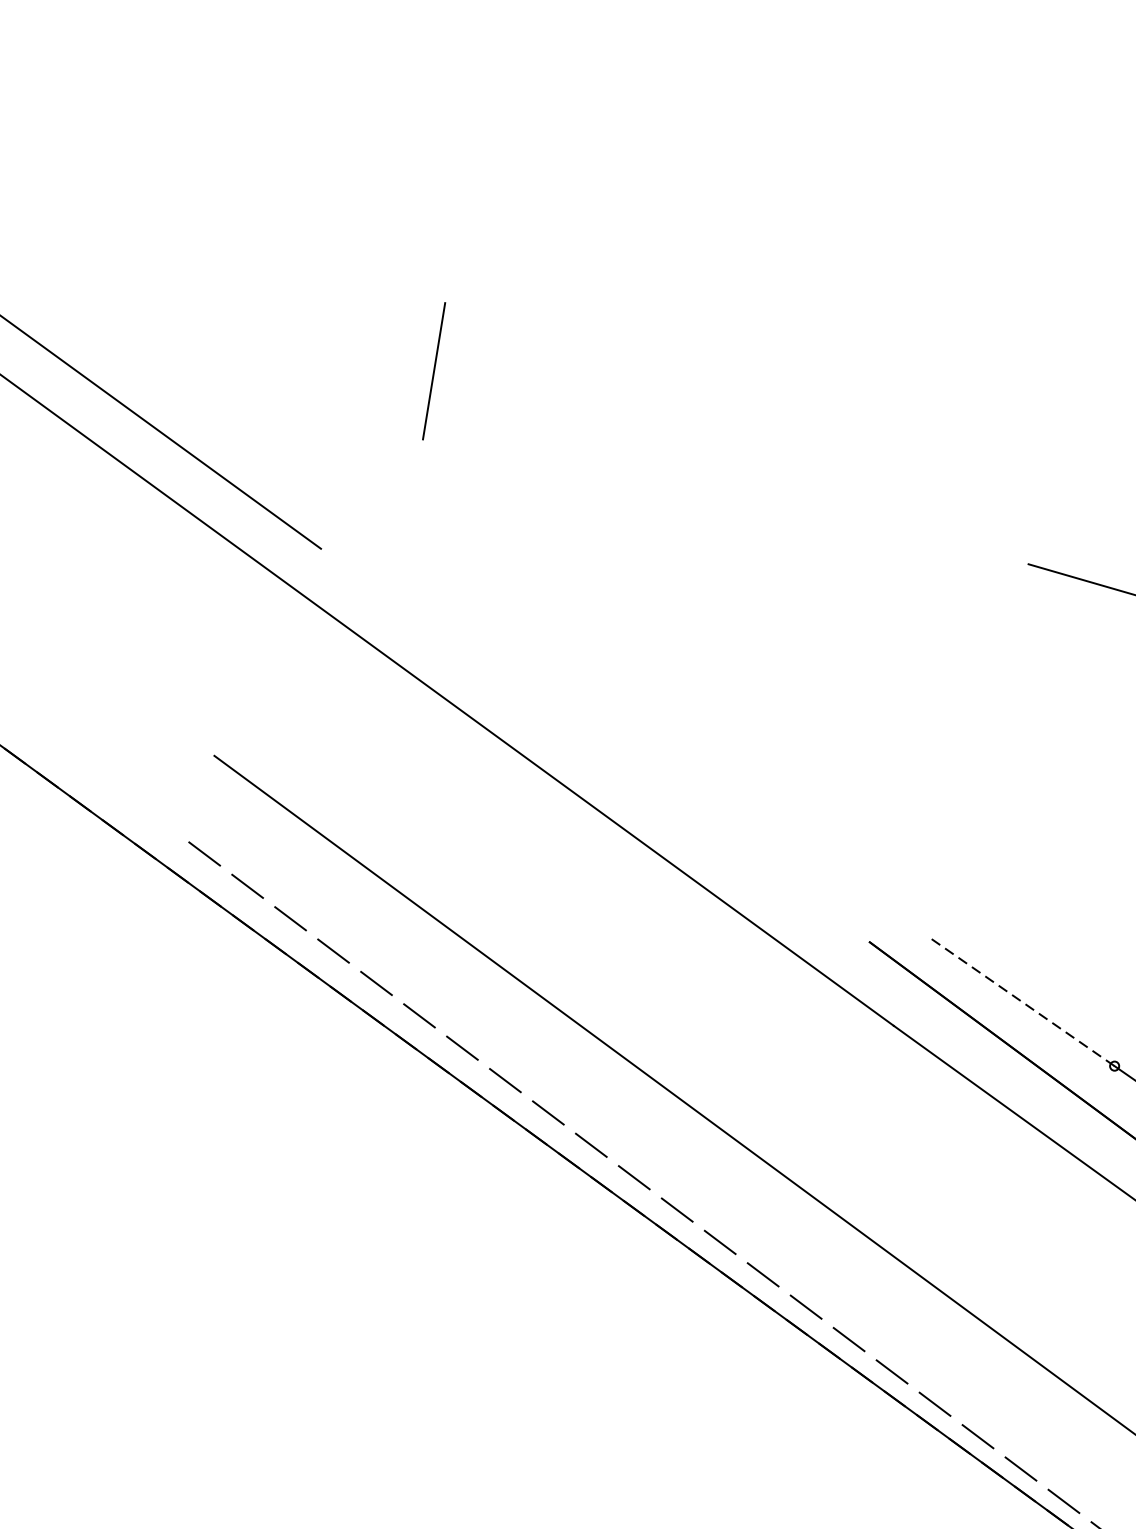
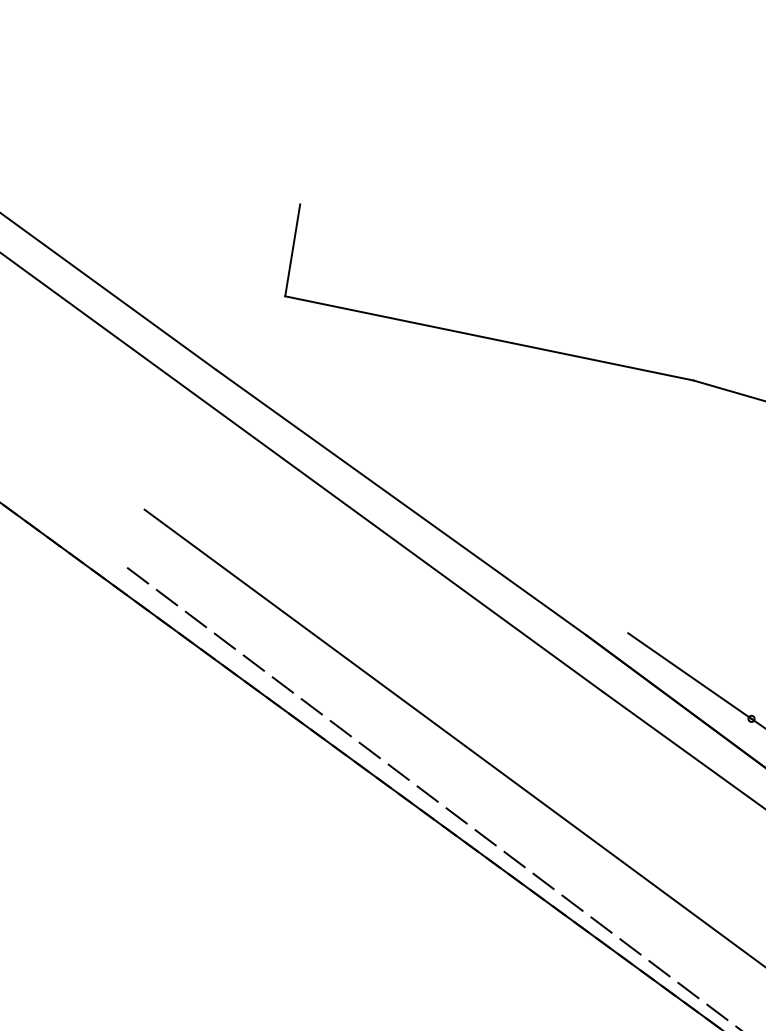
line: (725, 501) -> (489, 338), added
line: (595, 745) -> (401, 502), added
line: (1024, 1003) -> (690, 676), dashed -> solid

